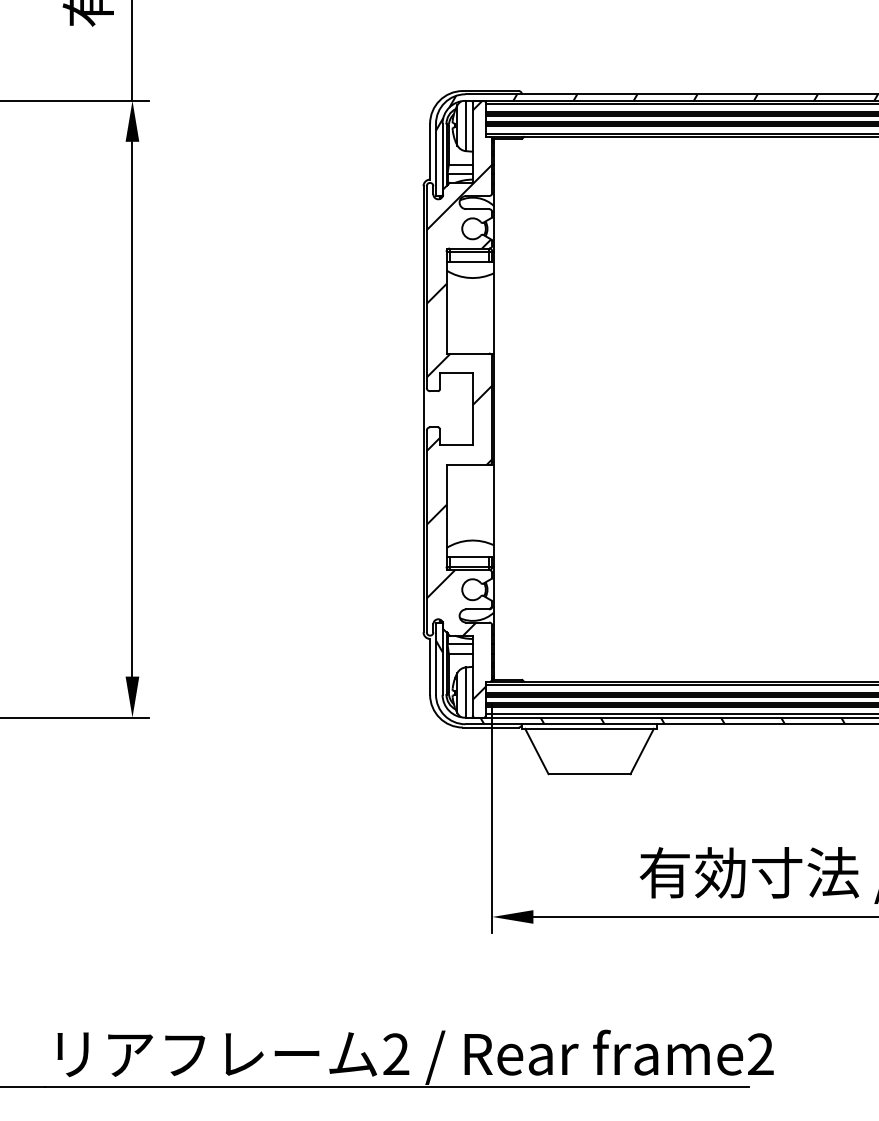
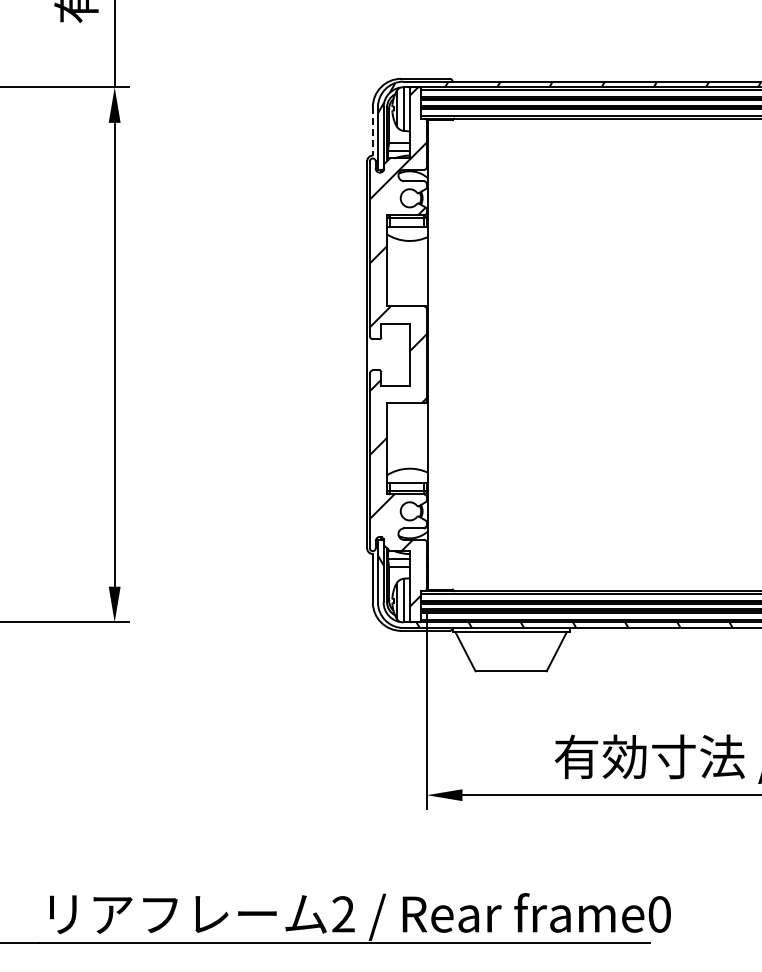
line: (429, 151) -> (372, 131), solid -> dashed
text: (760, 1054) -> (659, 914), frame2 -> frame0

